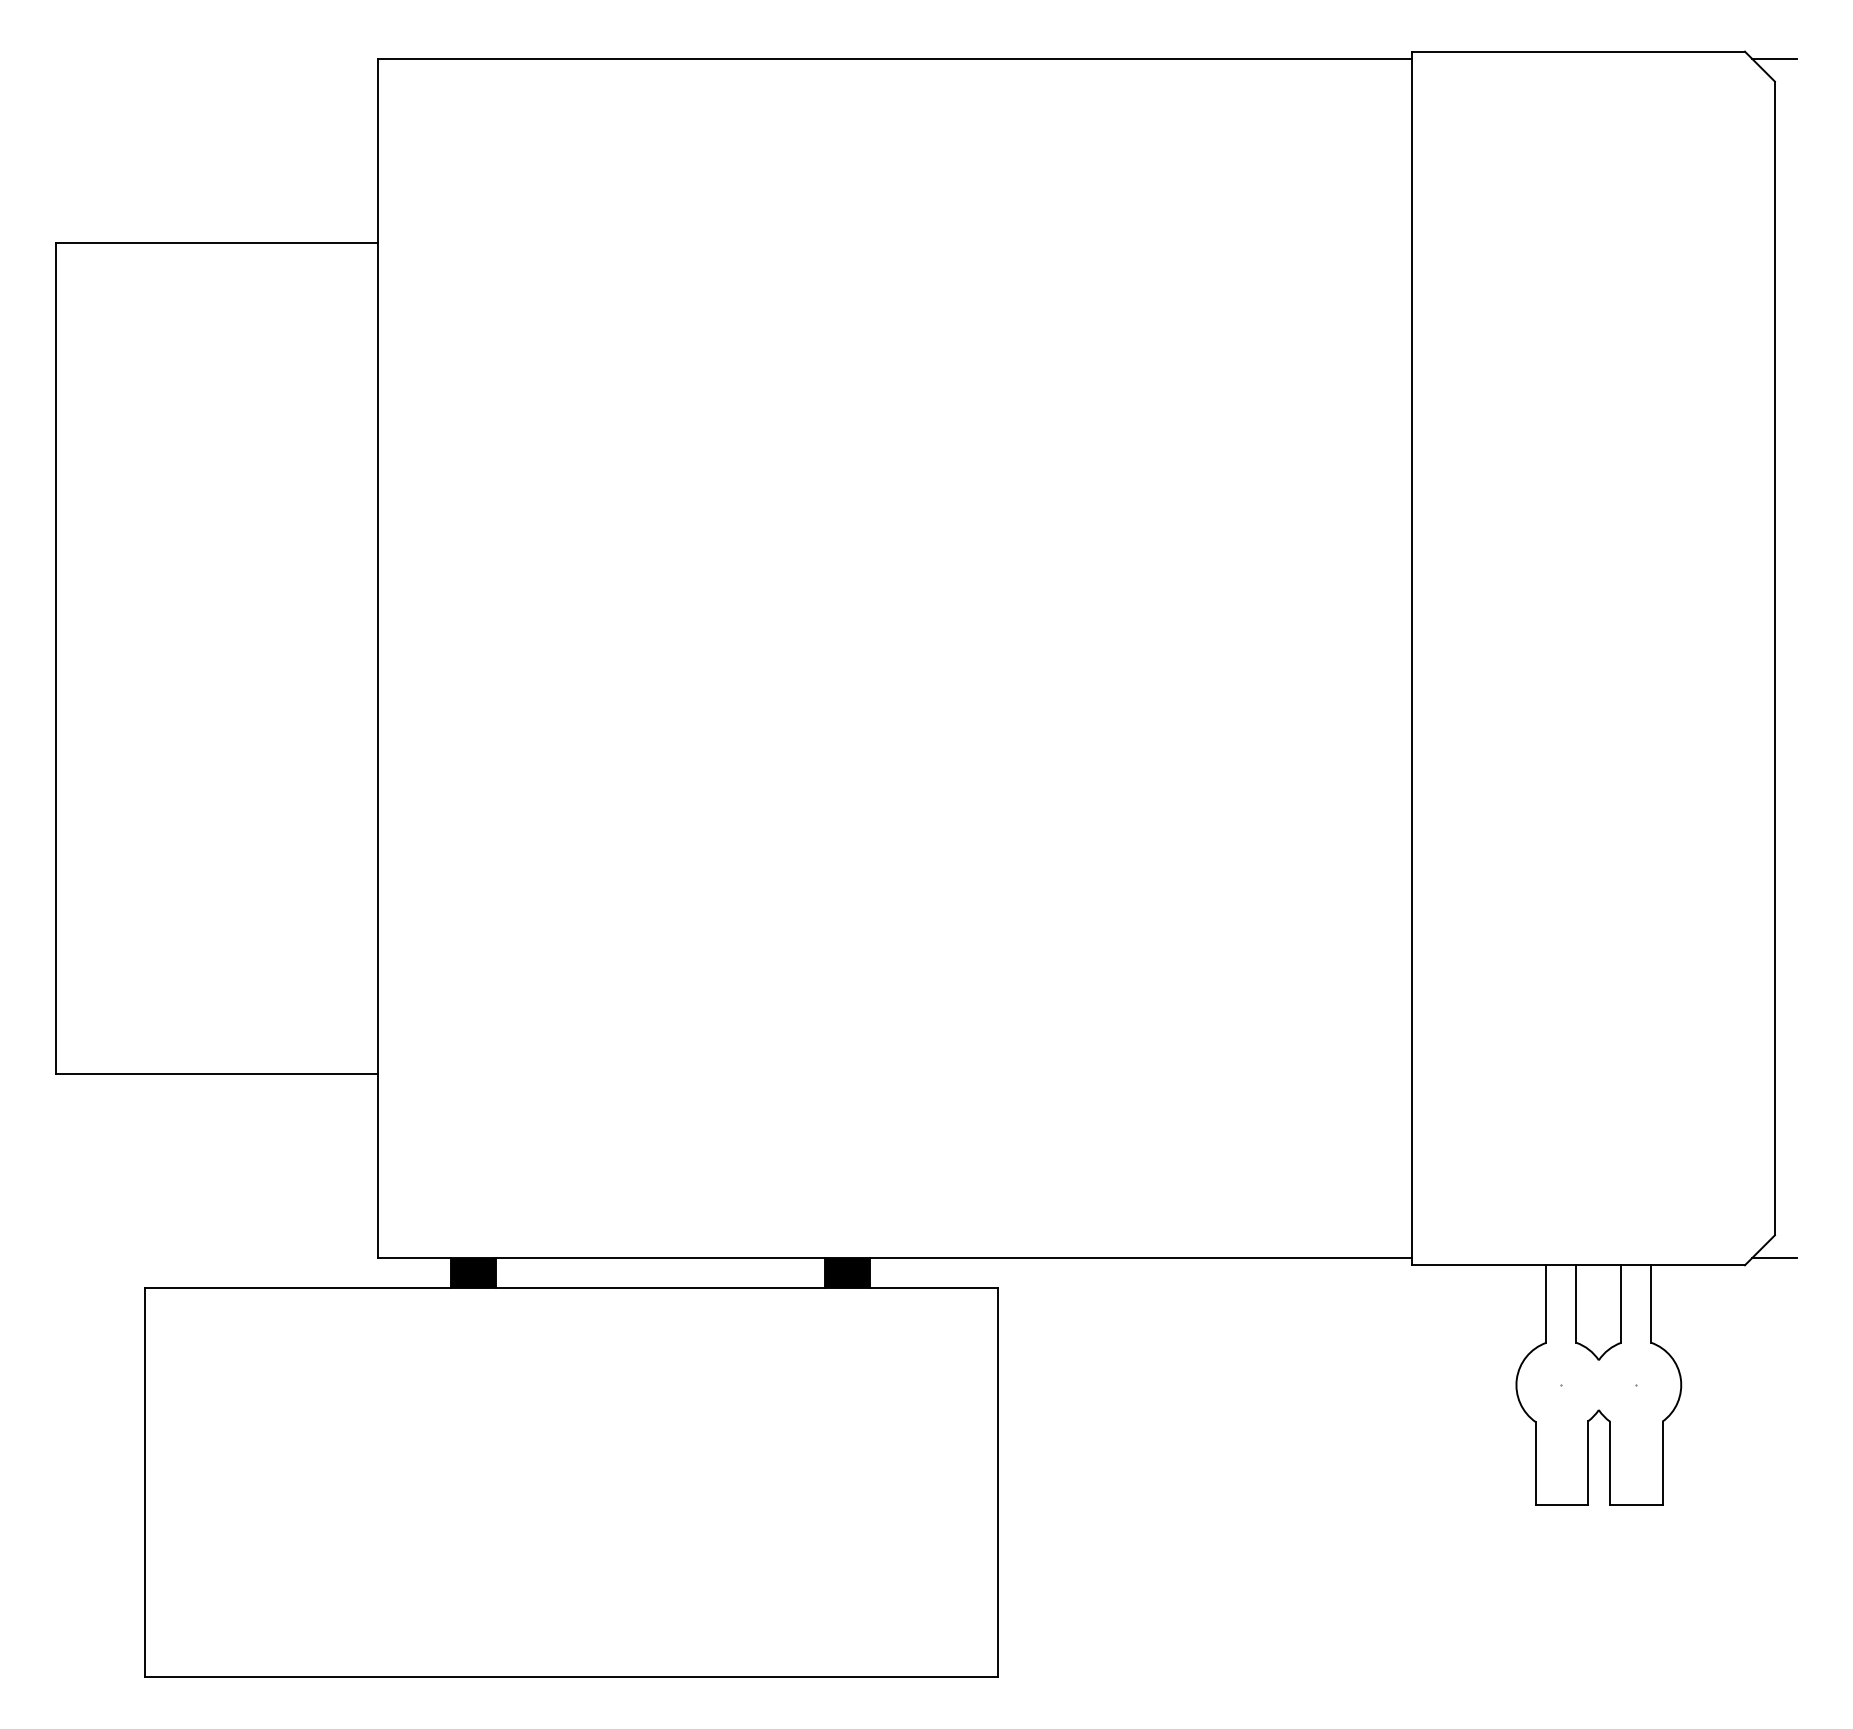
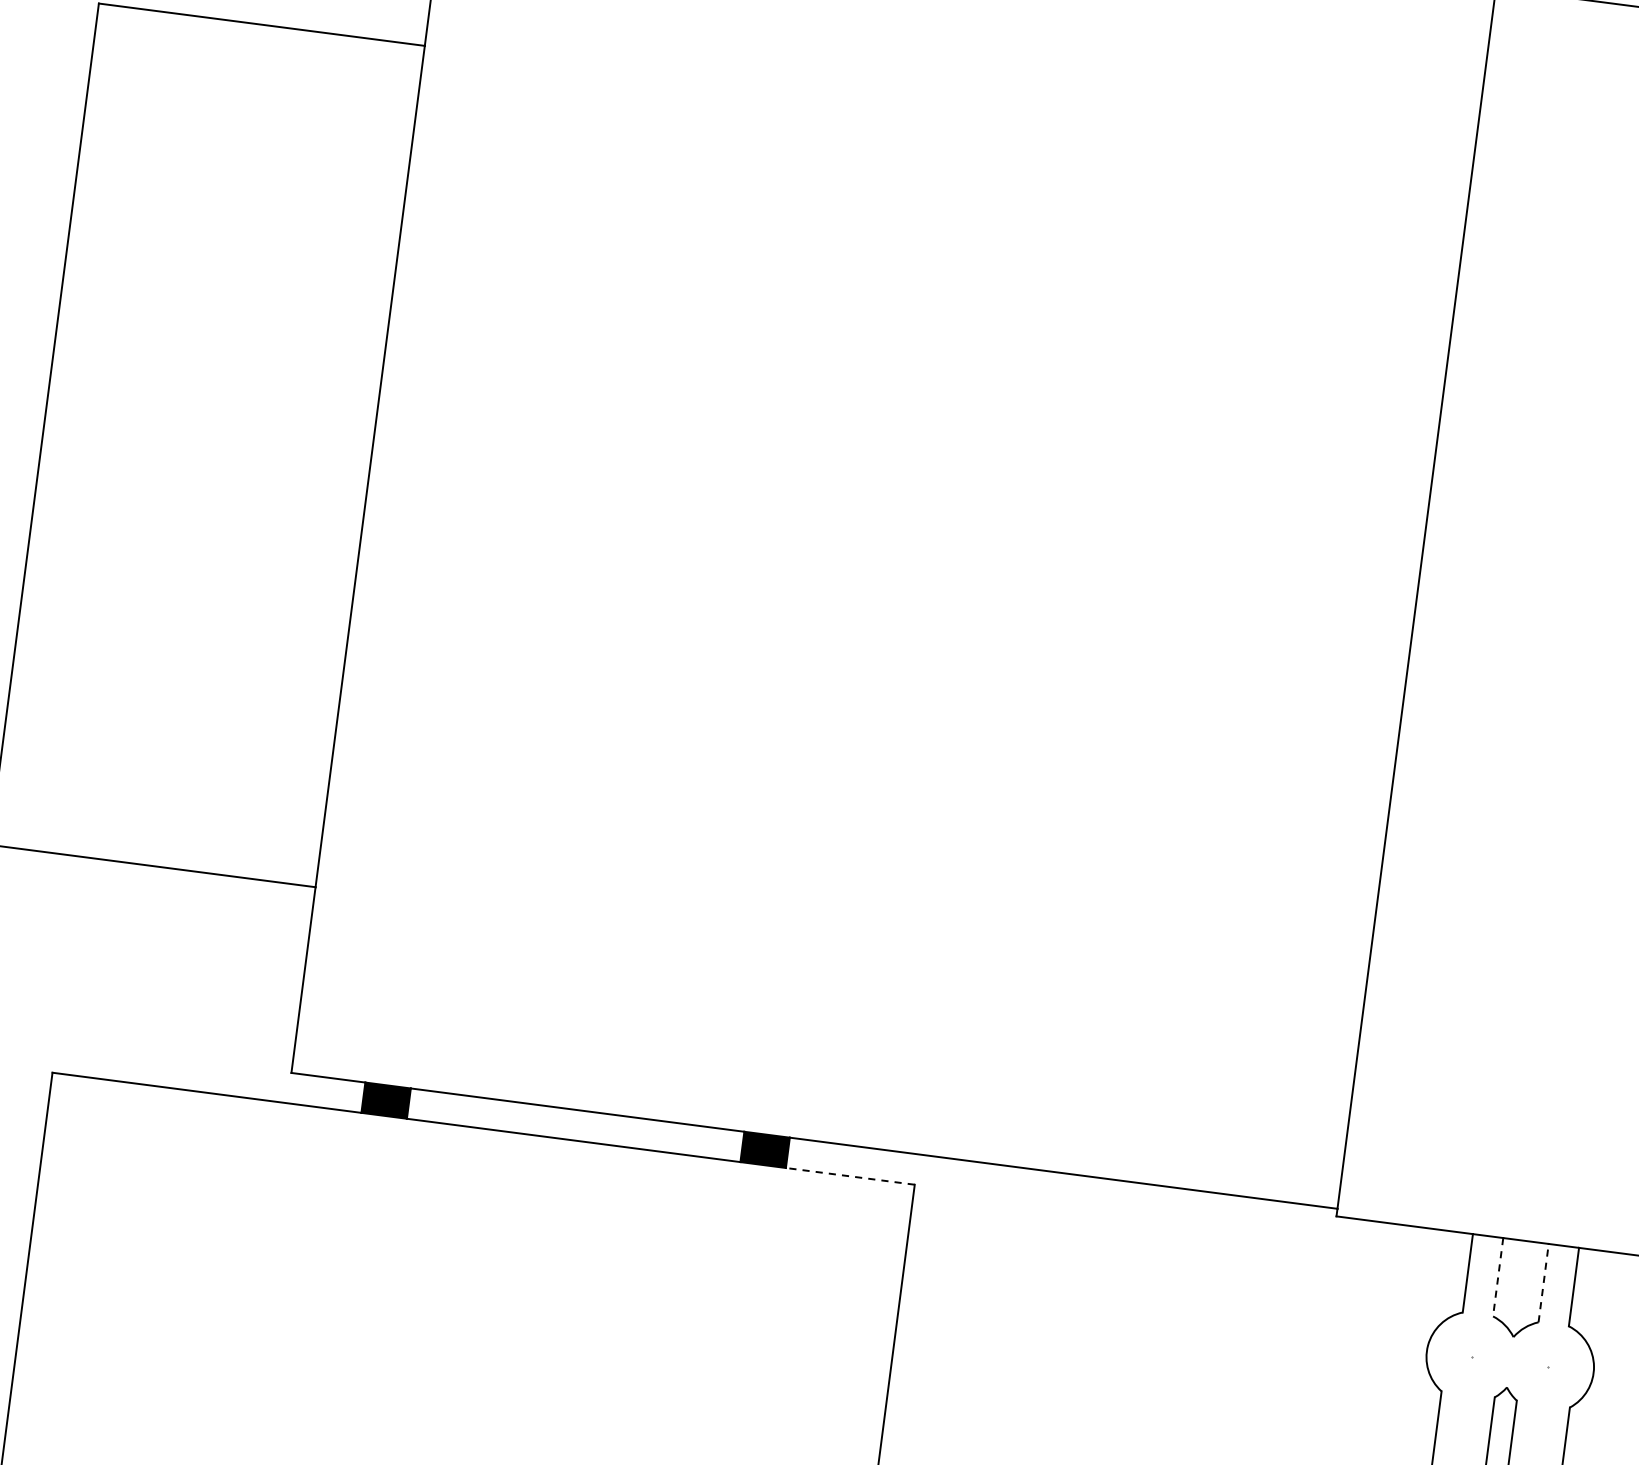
line: (933, 1287) -> (849, 1176), solid -> dashed
line: (1576, 1304) -> (1498, 1277), solid -> dashed
line: (1621, 1304) -> (1543, 1283), solid -> dashed

